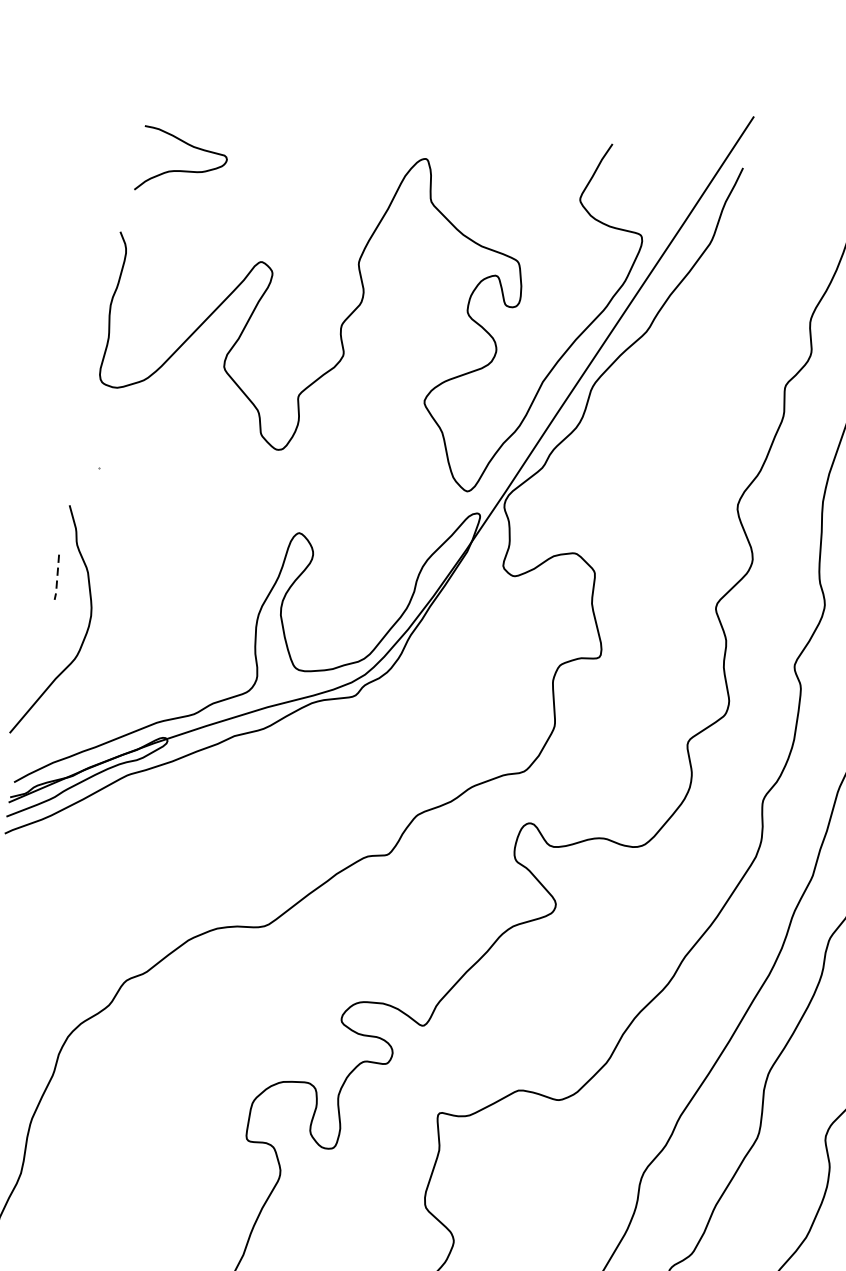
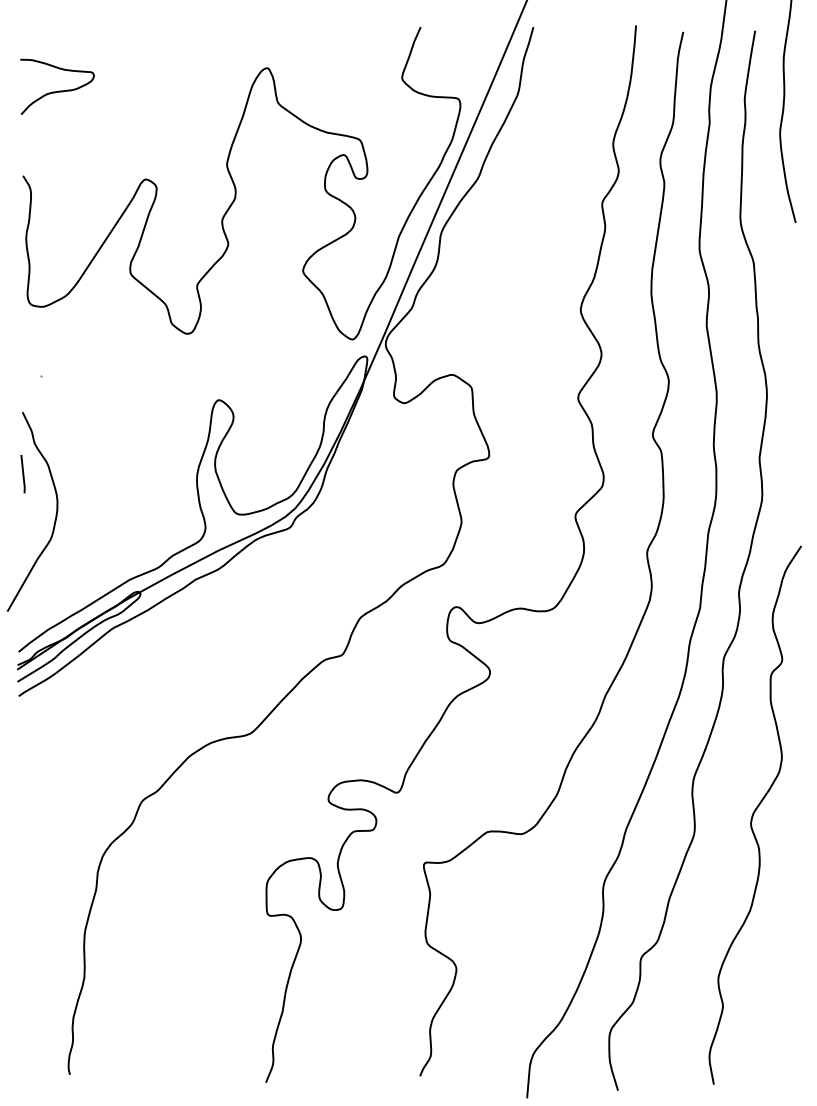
curve: (182, 169) -> (58, 90), moved
line: (57, 577) -> (23, 474), dashed -> solid

